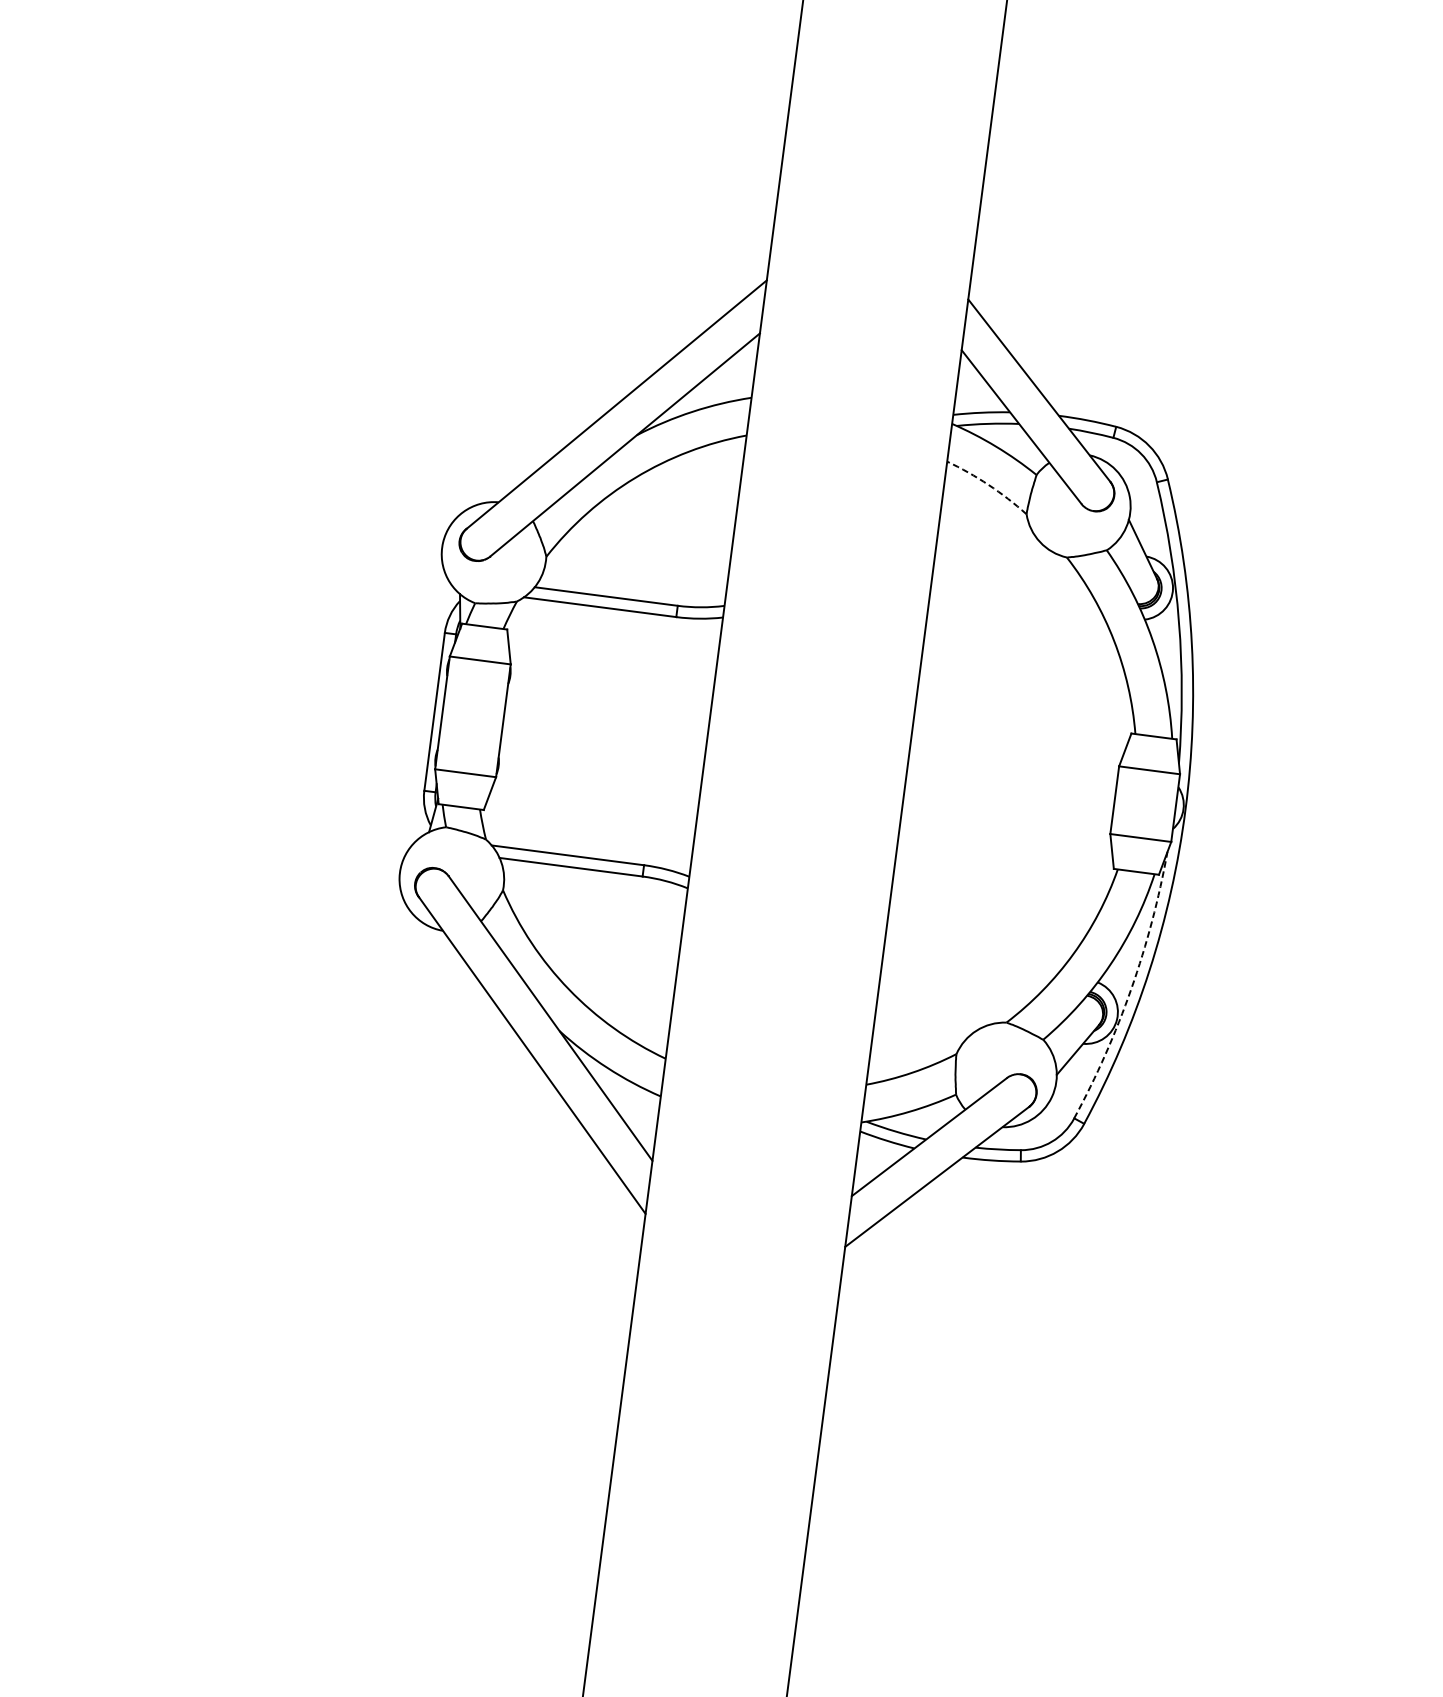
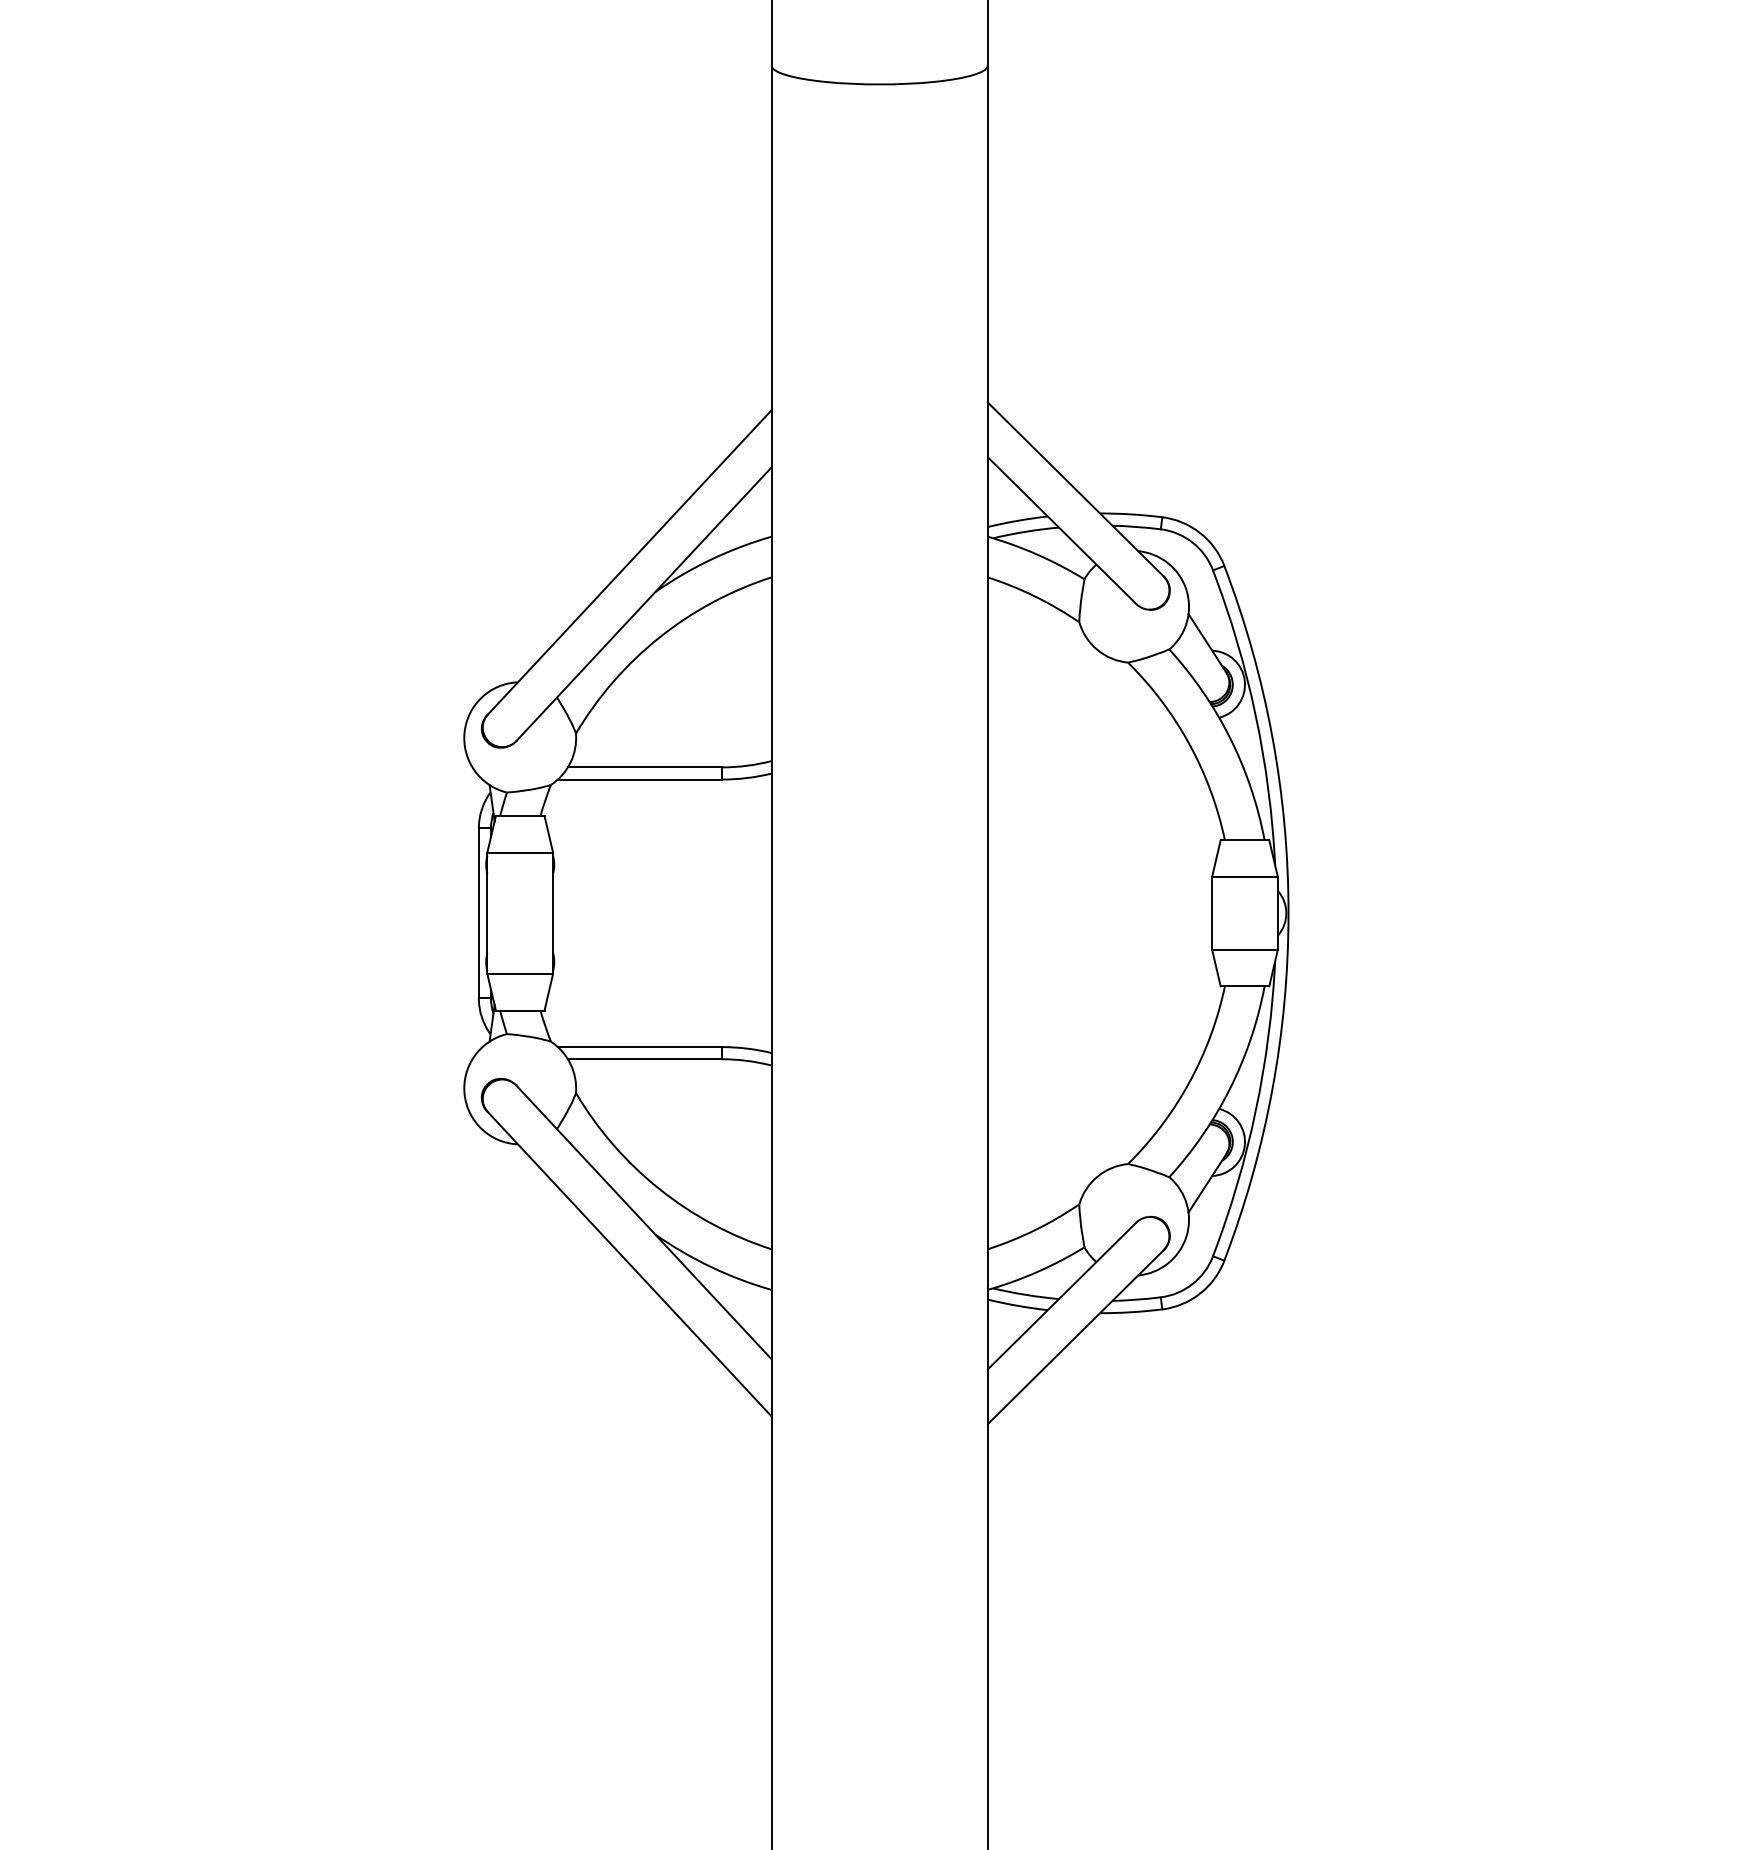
arc: (989, 485) -> (1035, 596), dashed -> solid
arc: (1131, 989) -> (1255, 1111), dashed -> solid

